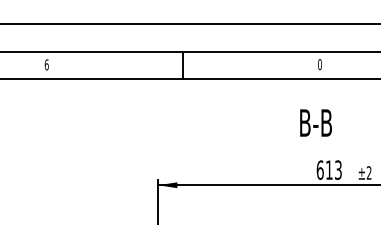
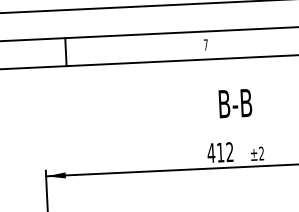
text: (319, 64) -> (205, 44), 0 -> 7
text: (315, 122) -> (234, 103), moved
text: (328, 169) -> (219, 151), 613 -> 412

